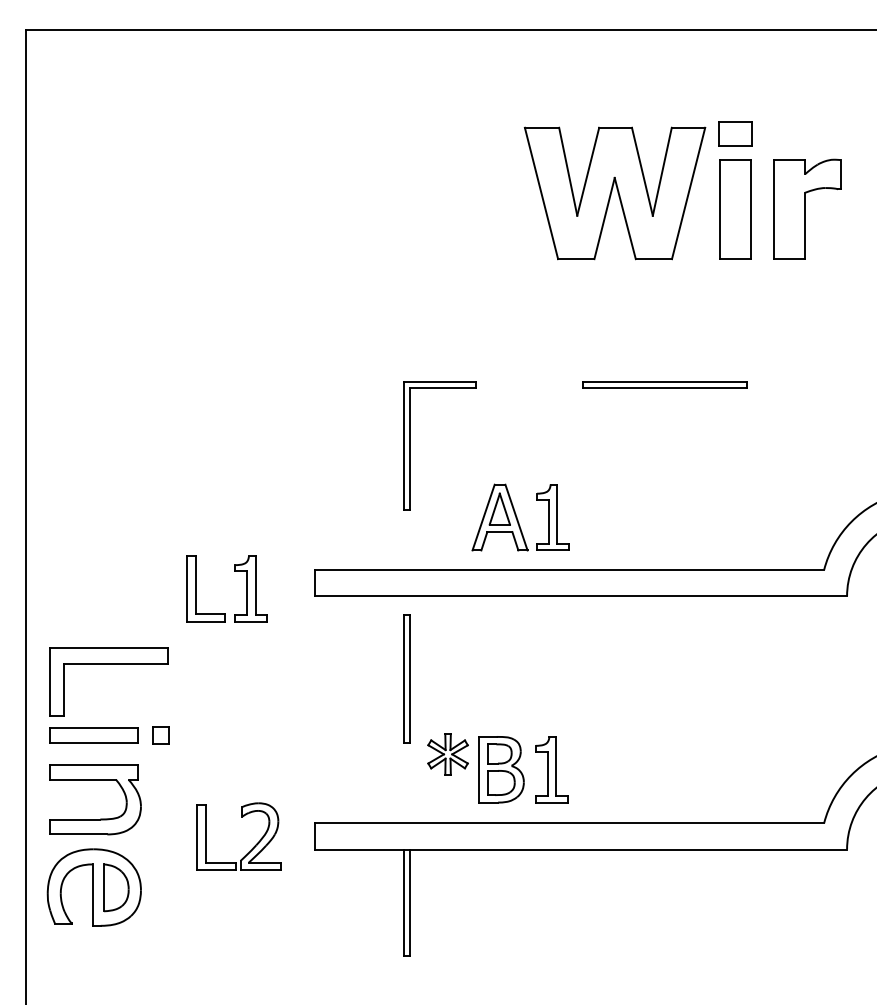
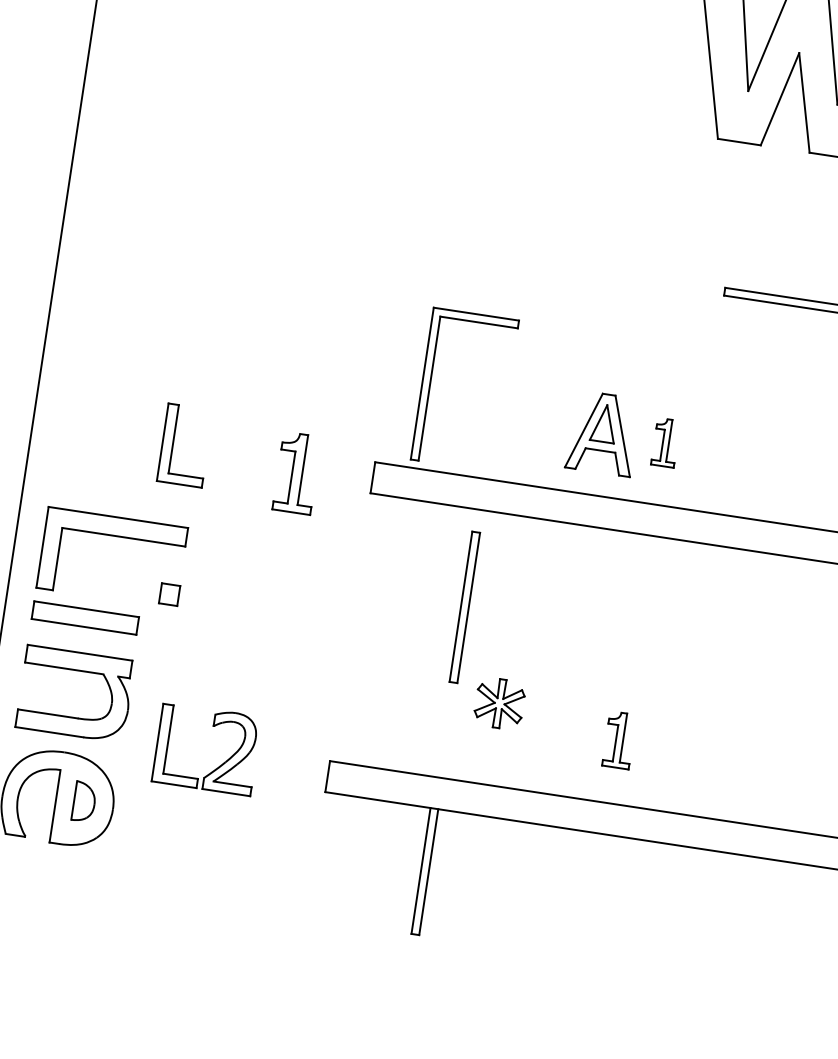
part: (410, 445) -> (430, 384), moved
part: (552, 517) -> (665, 442), size x0.6
part: (196, 588) -> (173, 443), moved
part: (160, 735) -> (169, 594), moved
part: (501, 769) -> (560, 731), removed
part: (551, 769) -> (619, 739), size x0.7
part: (252, 847) -> (220, 764), moved
part: (116, 887) -> (84, 801), size x0.7

